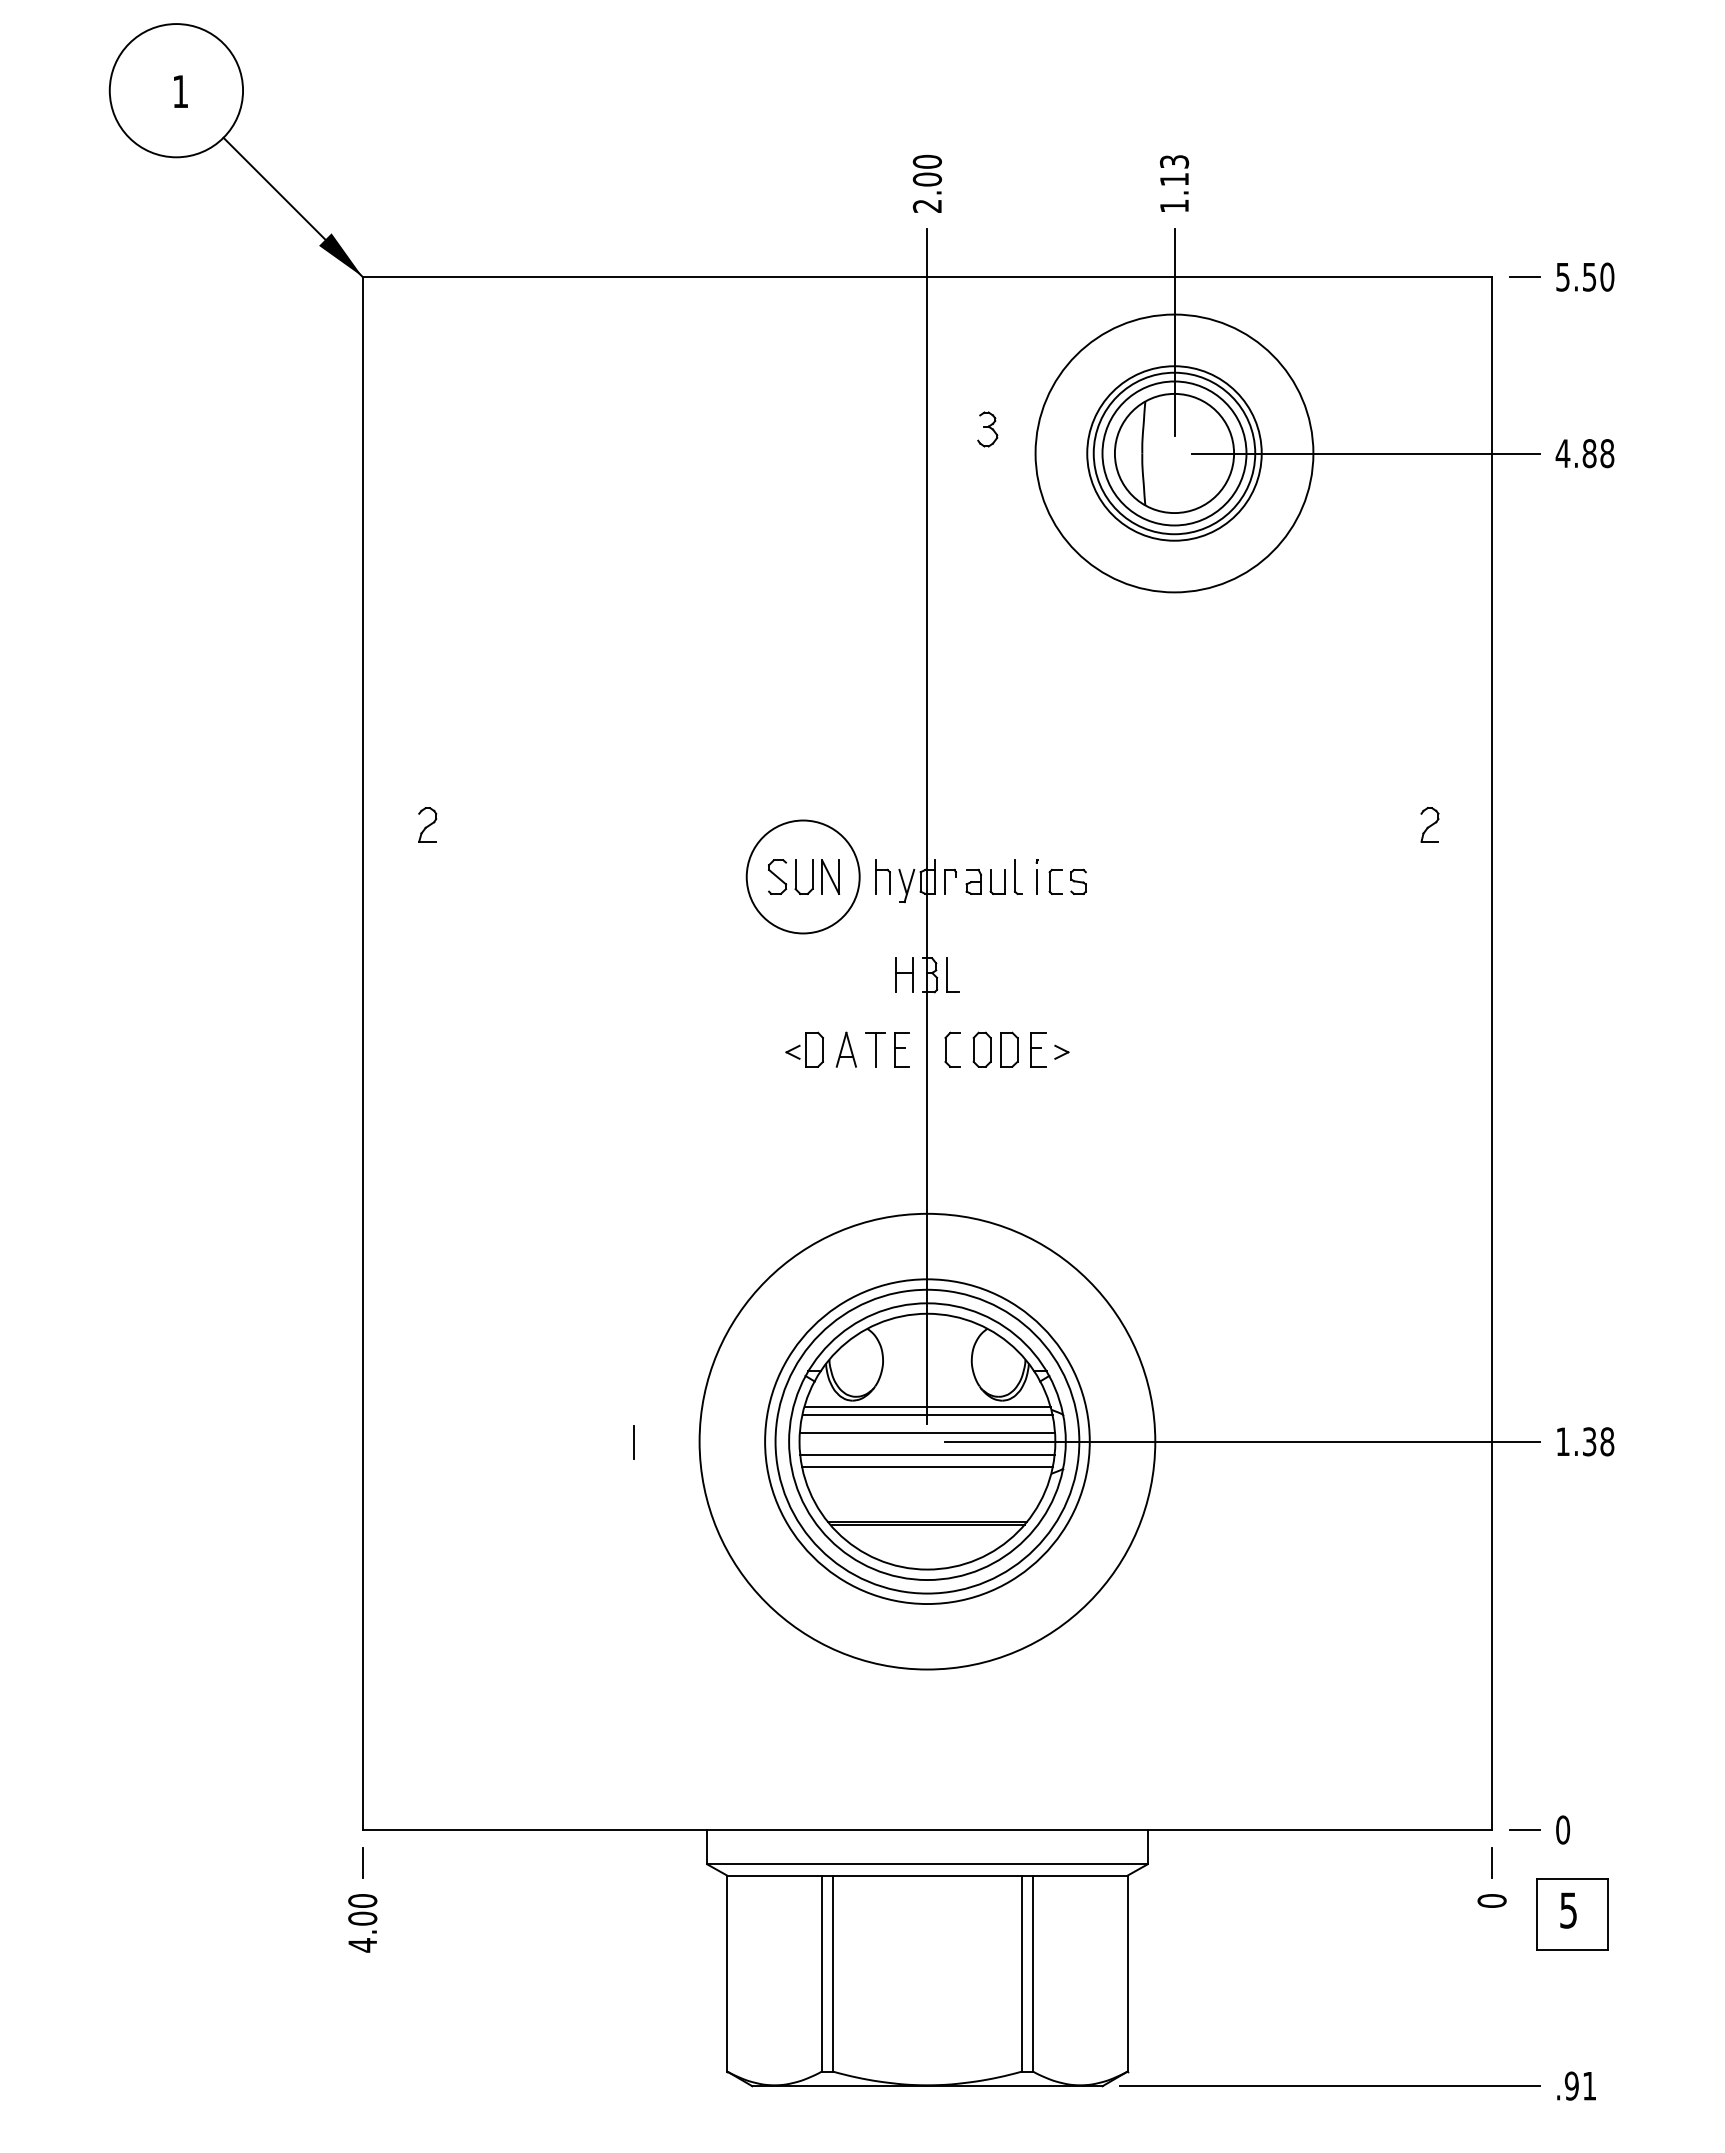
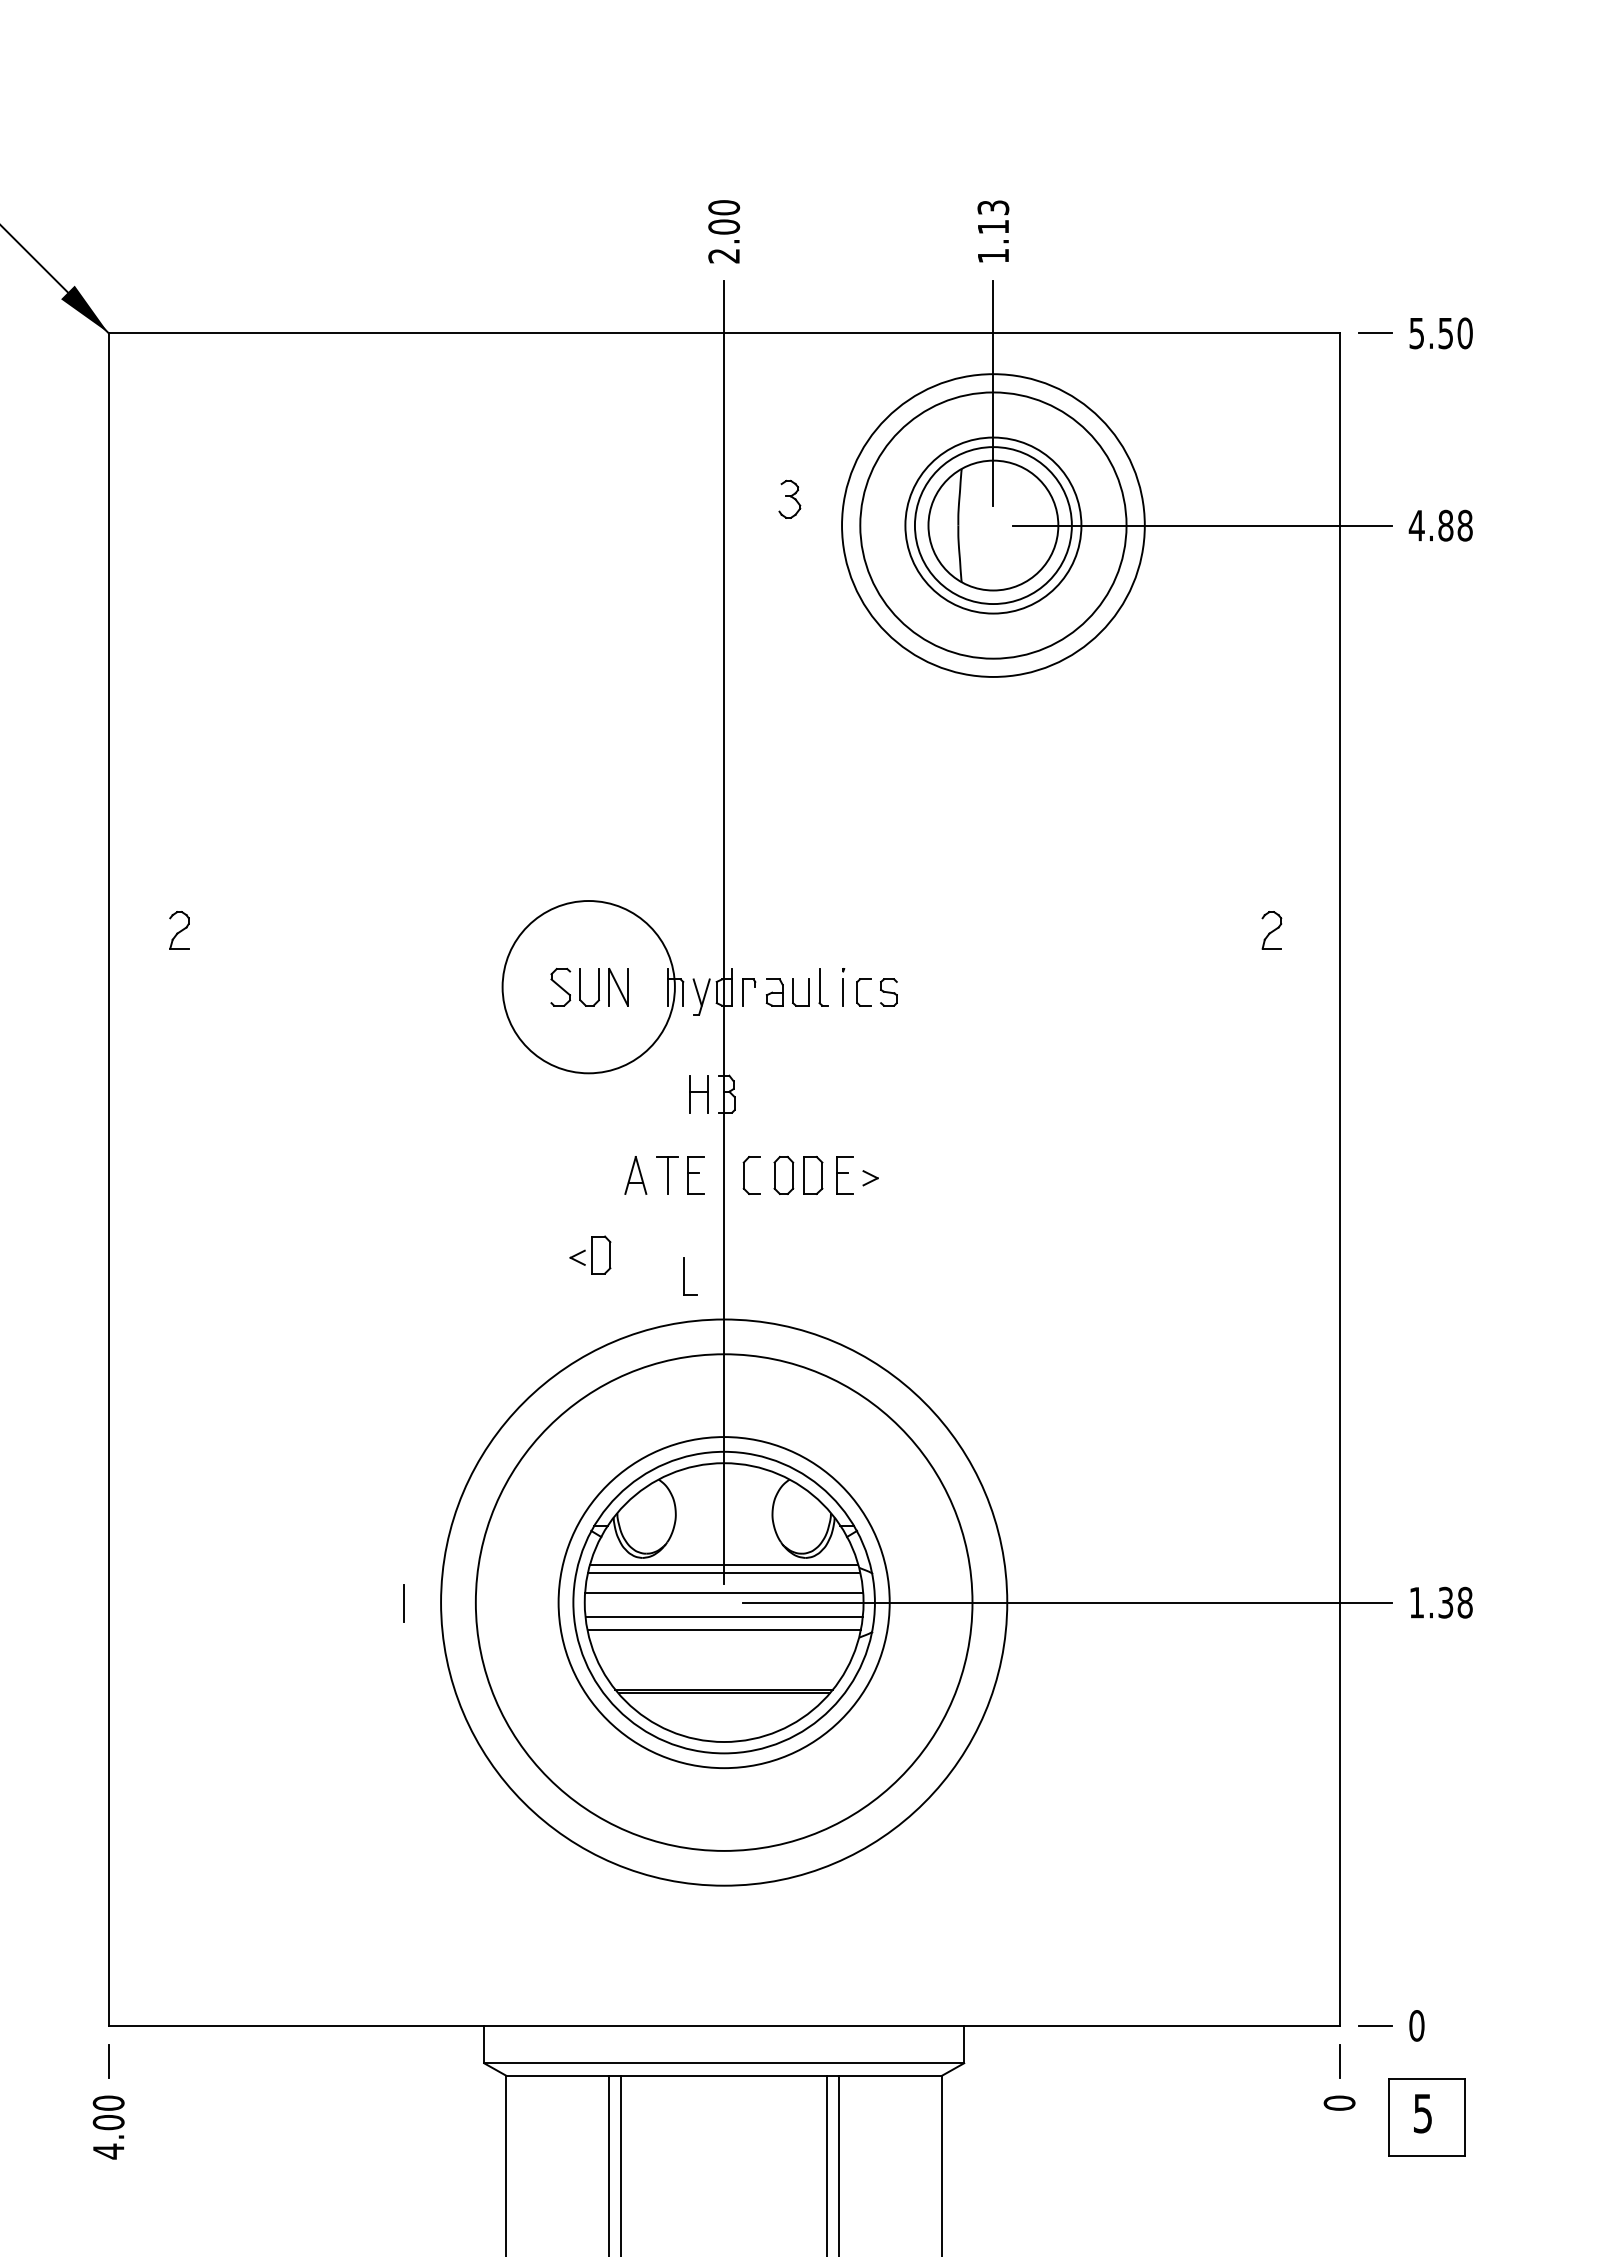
circle: (1174, 453) -> (993, 525), size x1.4
circle: (802, 876) -> (587, 986), size x1.4
part: (952, 974) -> (690, 1275), moved
part: (804, 1049) -> (590, 1254), moved
circle: (927, 1441) -> (724, 1602), size x1.6

